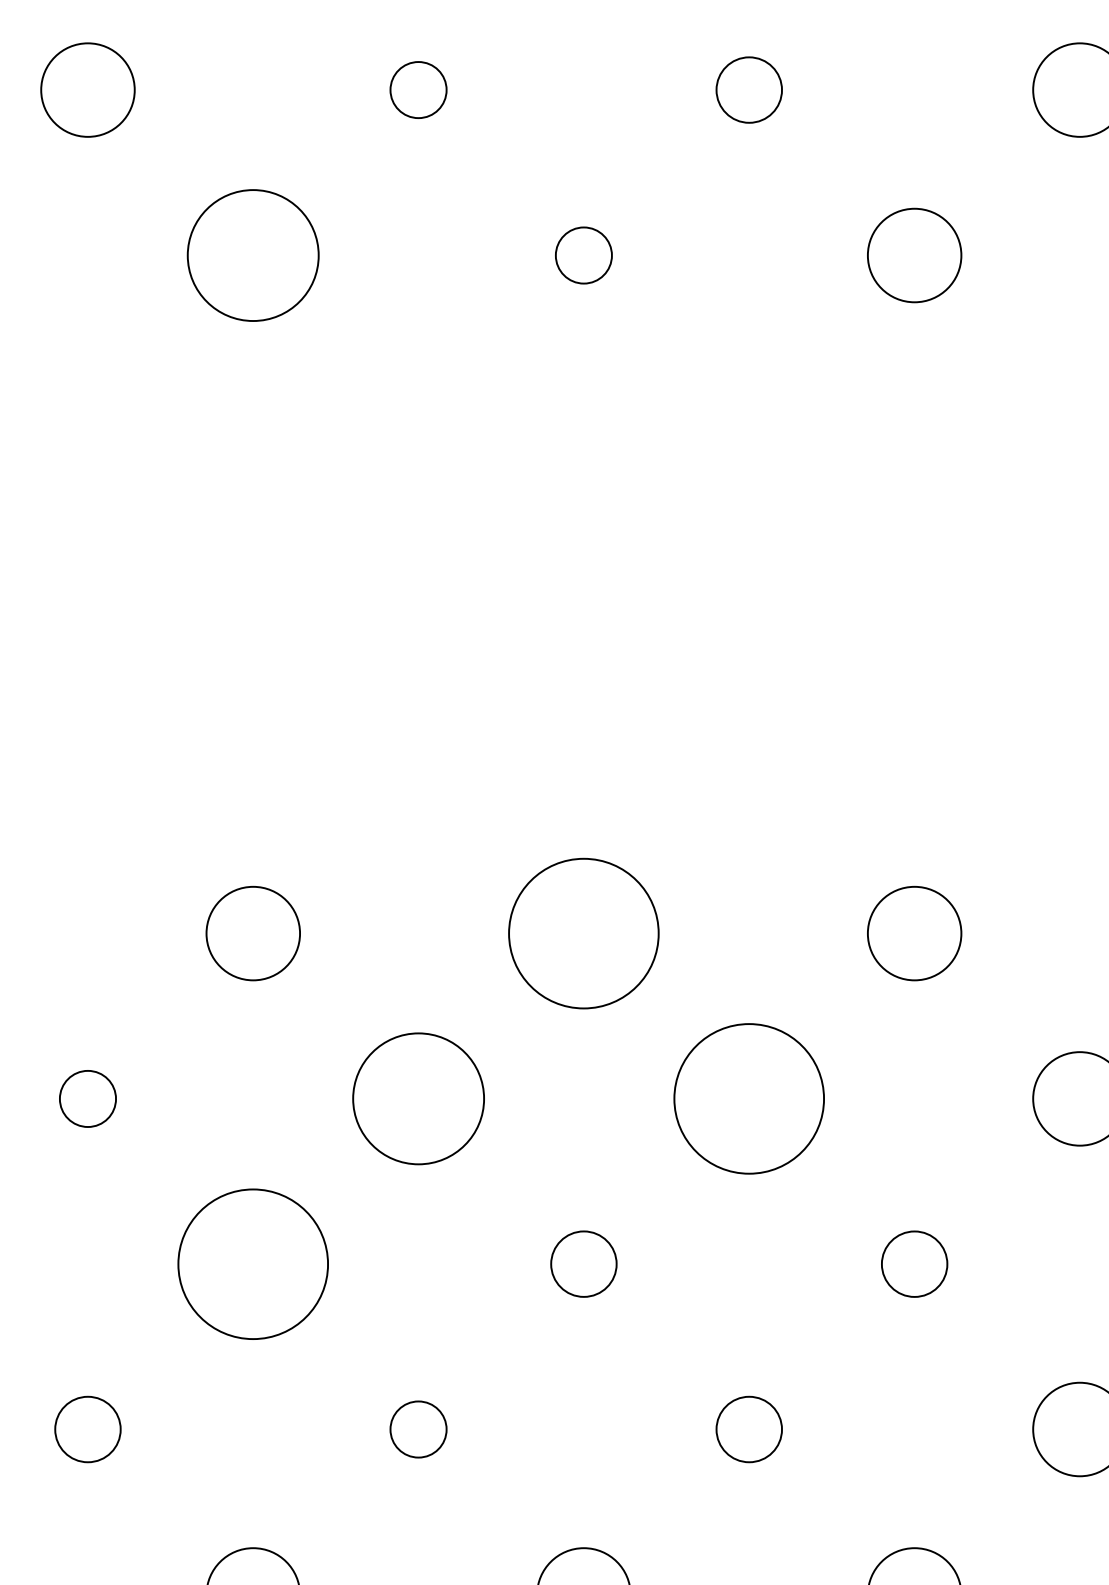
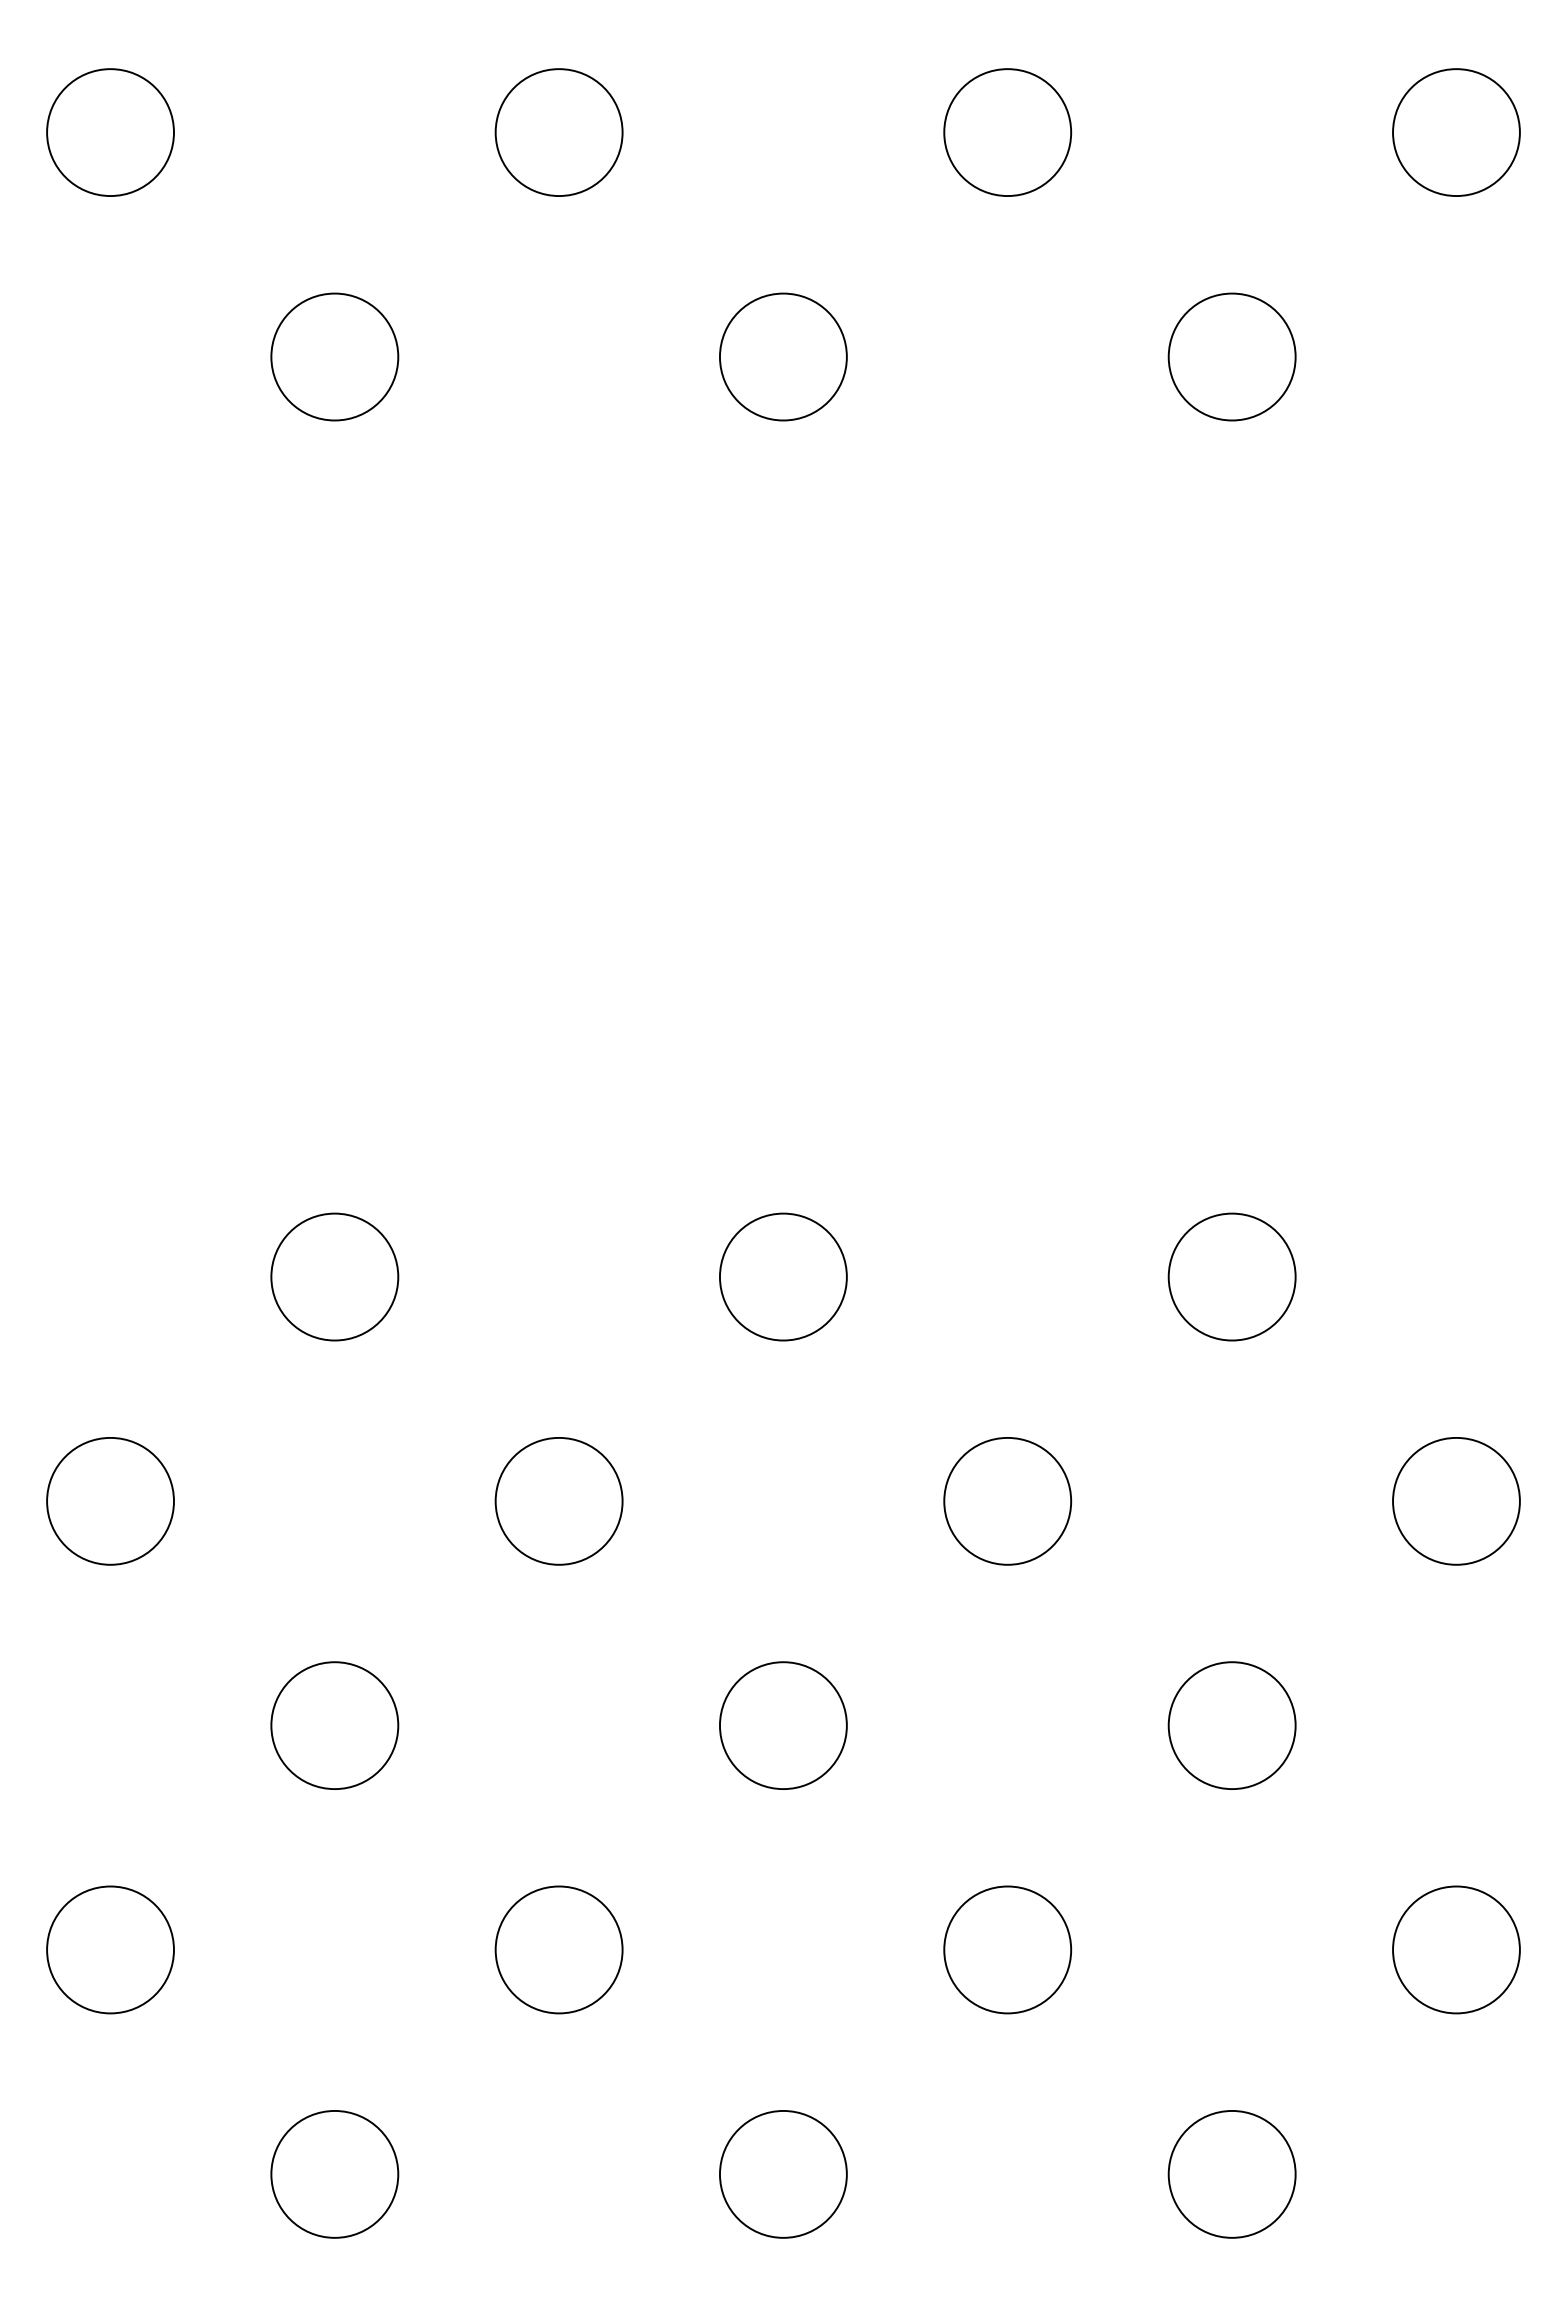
circle: (418, 90) -> (558, 132), size x1.67
circle: (749, 90) -> (1007, 132), size x1.43
circle: (253, 255) -> (334, 356), size x0.71
circle: (583, 255) -> (782, 356), size x1.67
circle: (583, 933) -> (783, 1276), size x0.62
circle: (749, 1098) -> (1007, 1500), size x0.62
circle: (87, 1099) -> (110, 1501), size x1.67
circle: (418, 1099) -> (558, 1501), size x0.71
circle: (253, 1264) -> (334, 1725), size x0.62
circle: (583, 1264) -> (783, 1725), size x1.43
circle: (914, 1264) -> (1231, 1725), size x1.43
circle: (87, 1429) -> (110, 1949), size x1.43
circle: (418, 1429) -> (558, 1949), size x1.67
circle: (749, 1429) -> (1007, 1949), size x1.43

